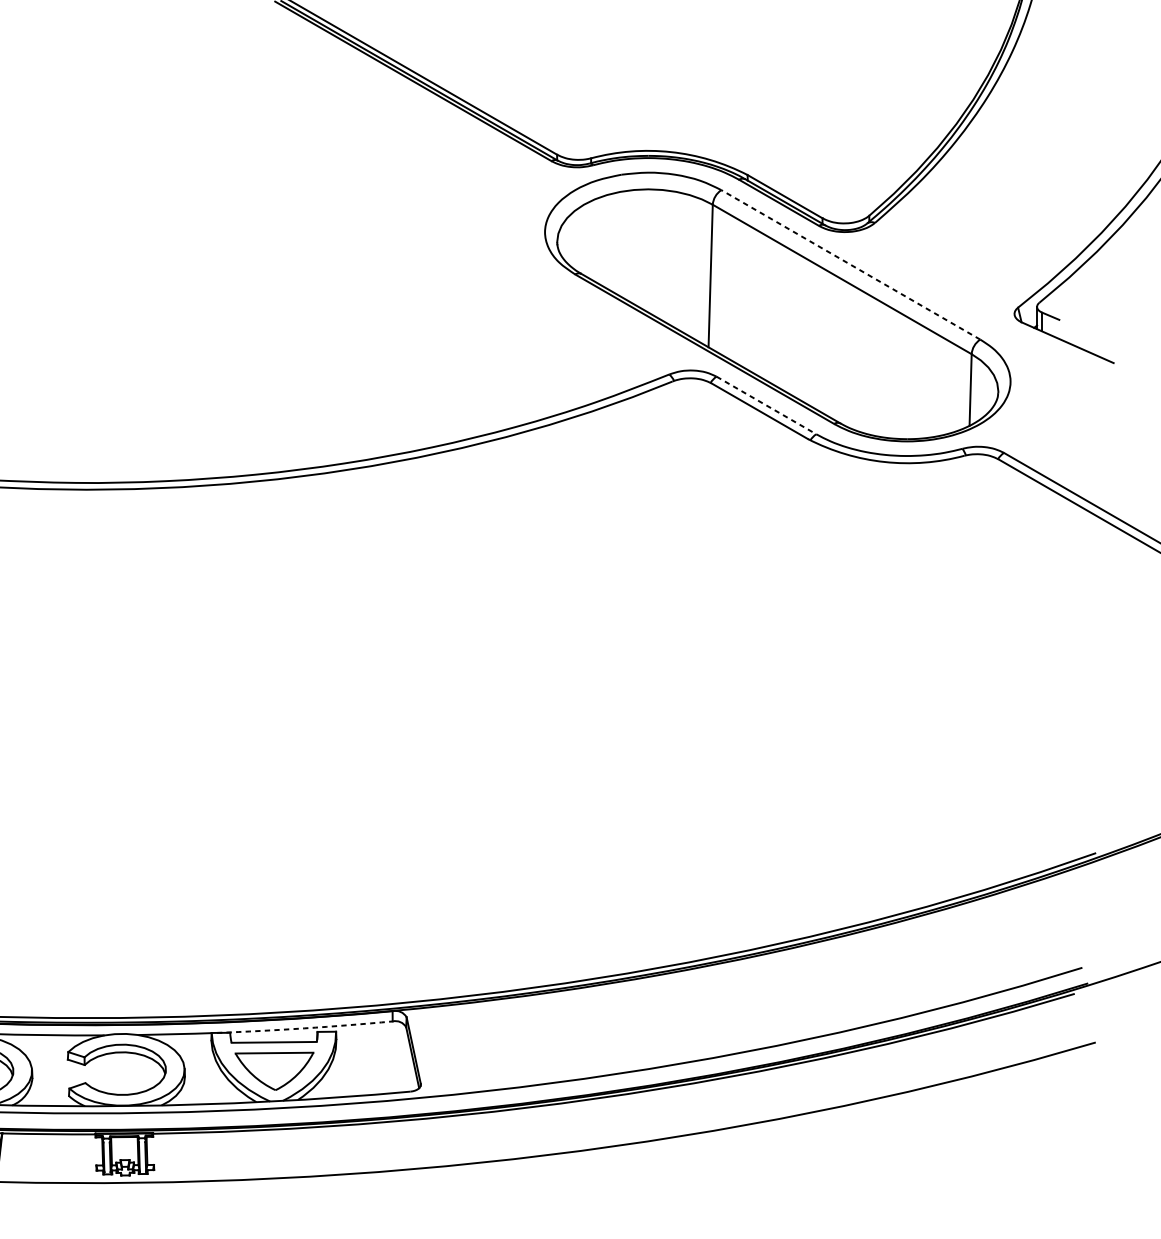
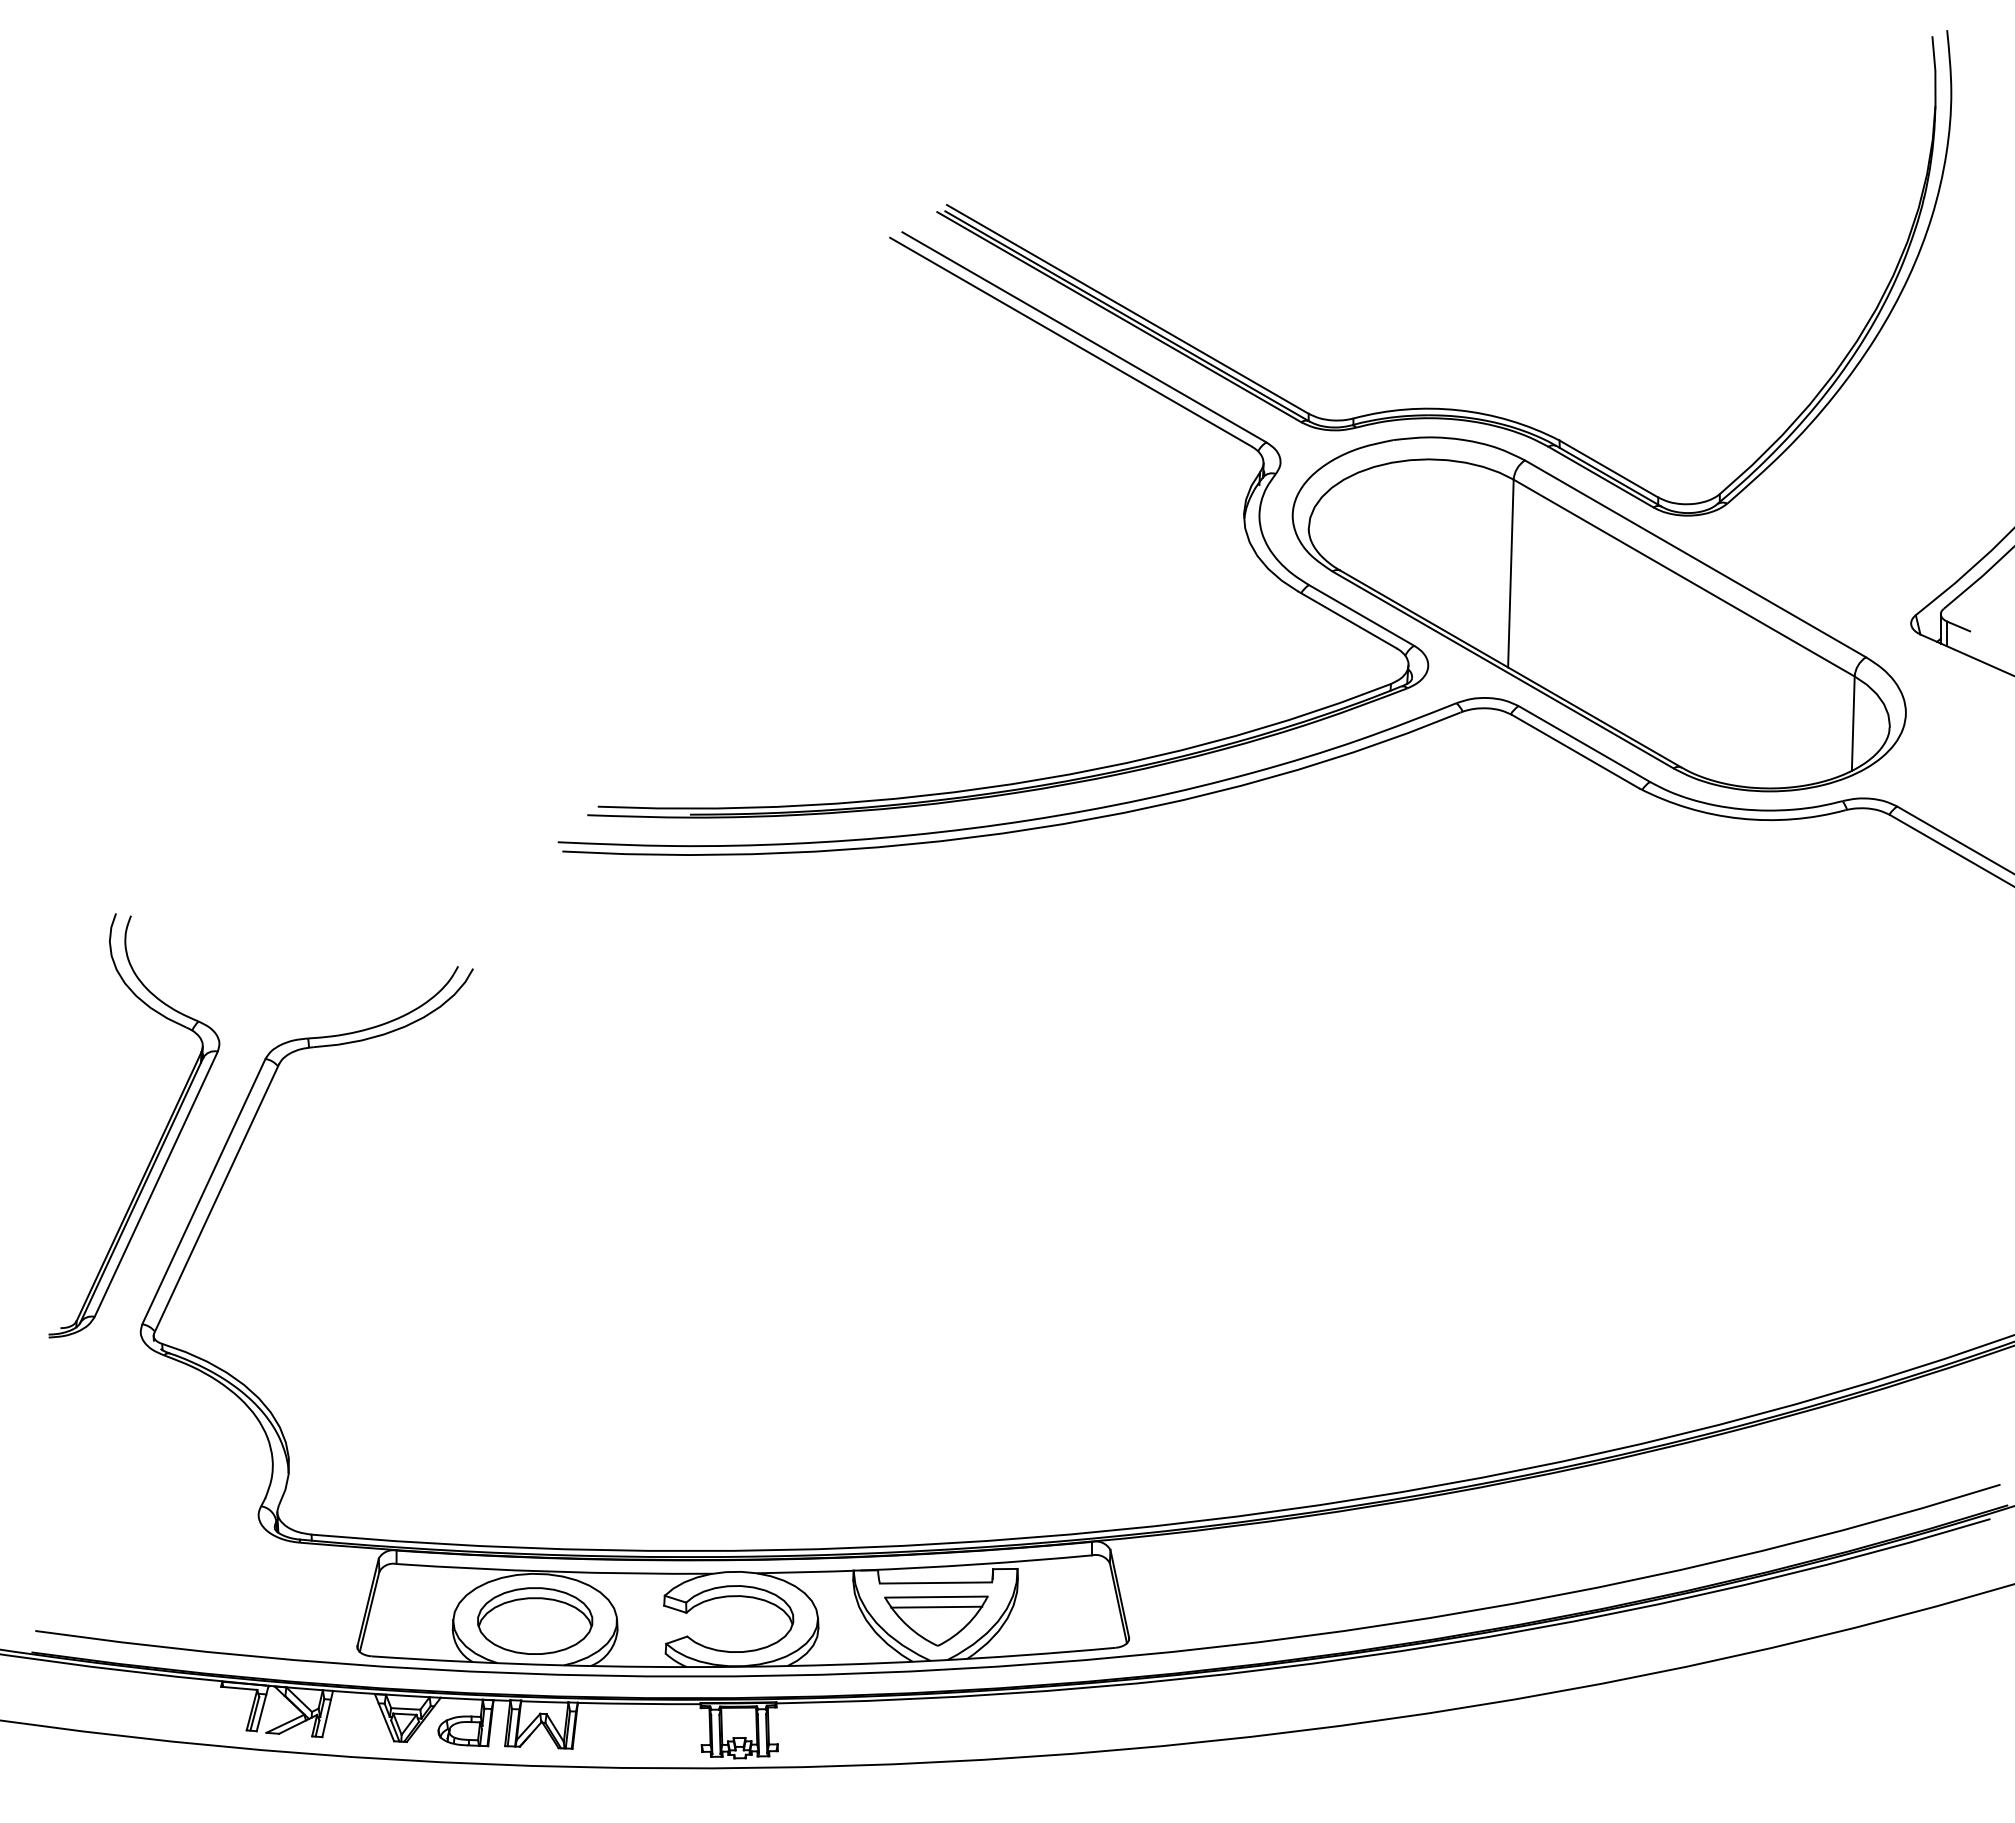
part: (397, 113) -> (1098, 359), added
line: (850, 264) -> (1695, 558), dashed -> solid
line: (766, 405) -> (1584, 744), dashed -> solid
arc: (304, 1028) -> (976, 1564), dashed -> solid
line: (274, 1060) -> (936, 1606), added

